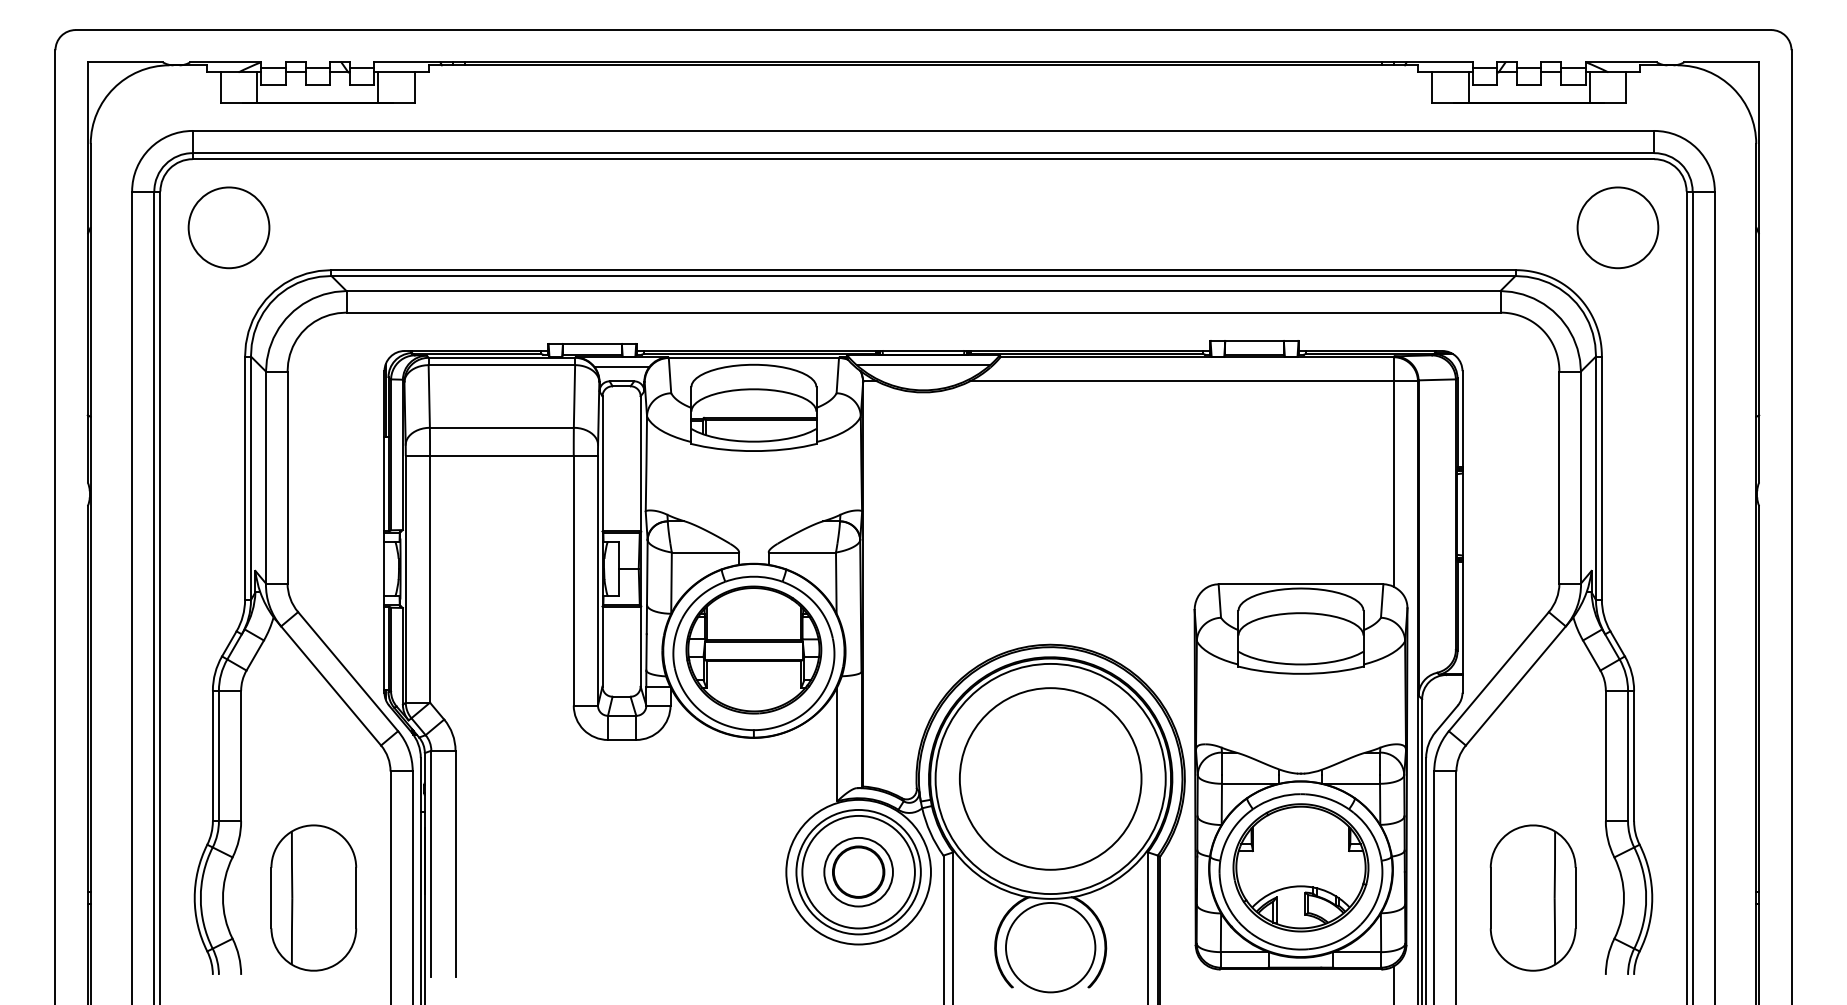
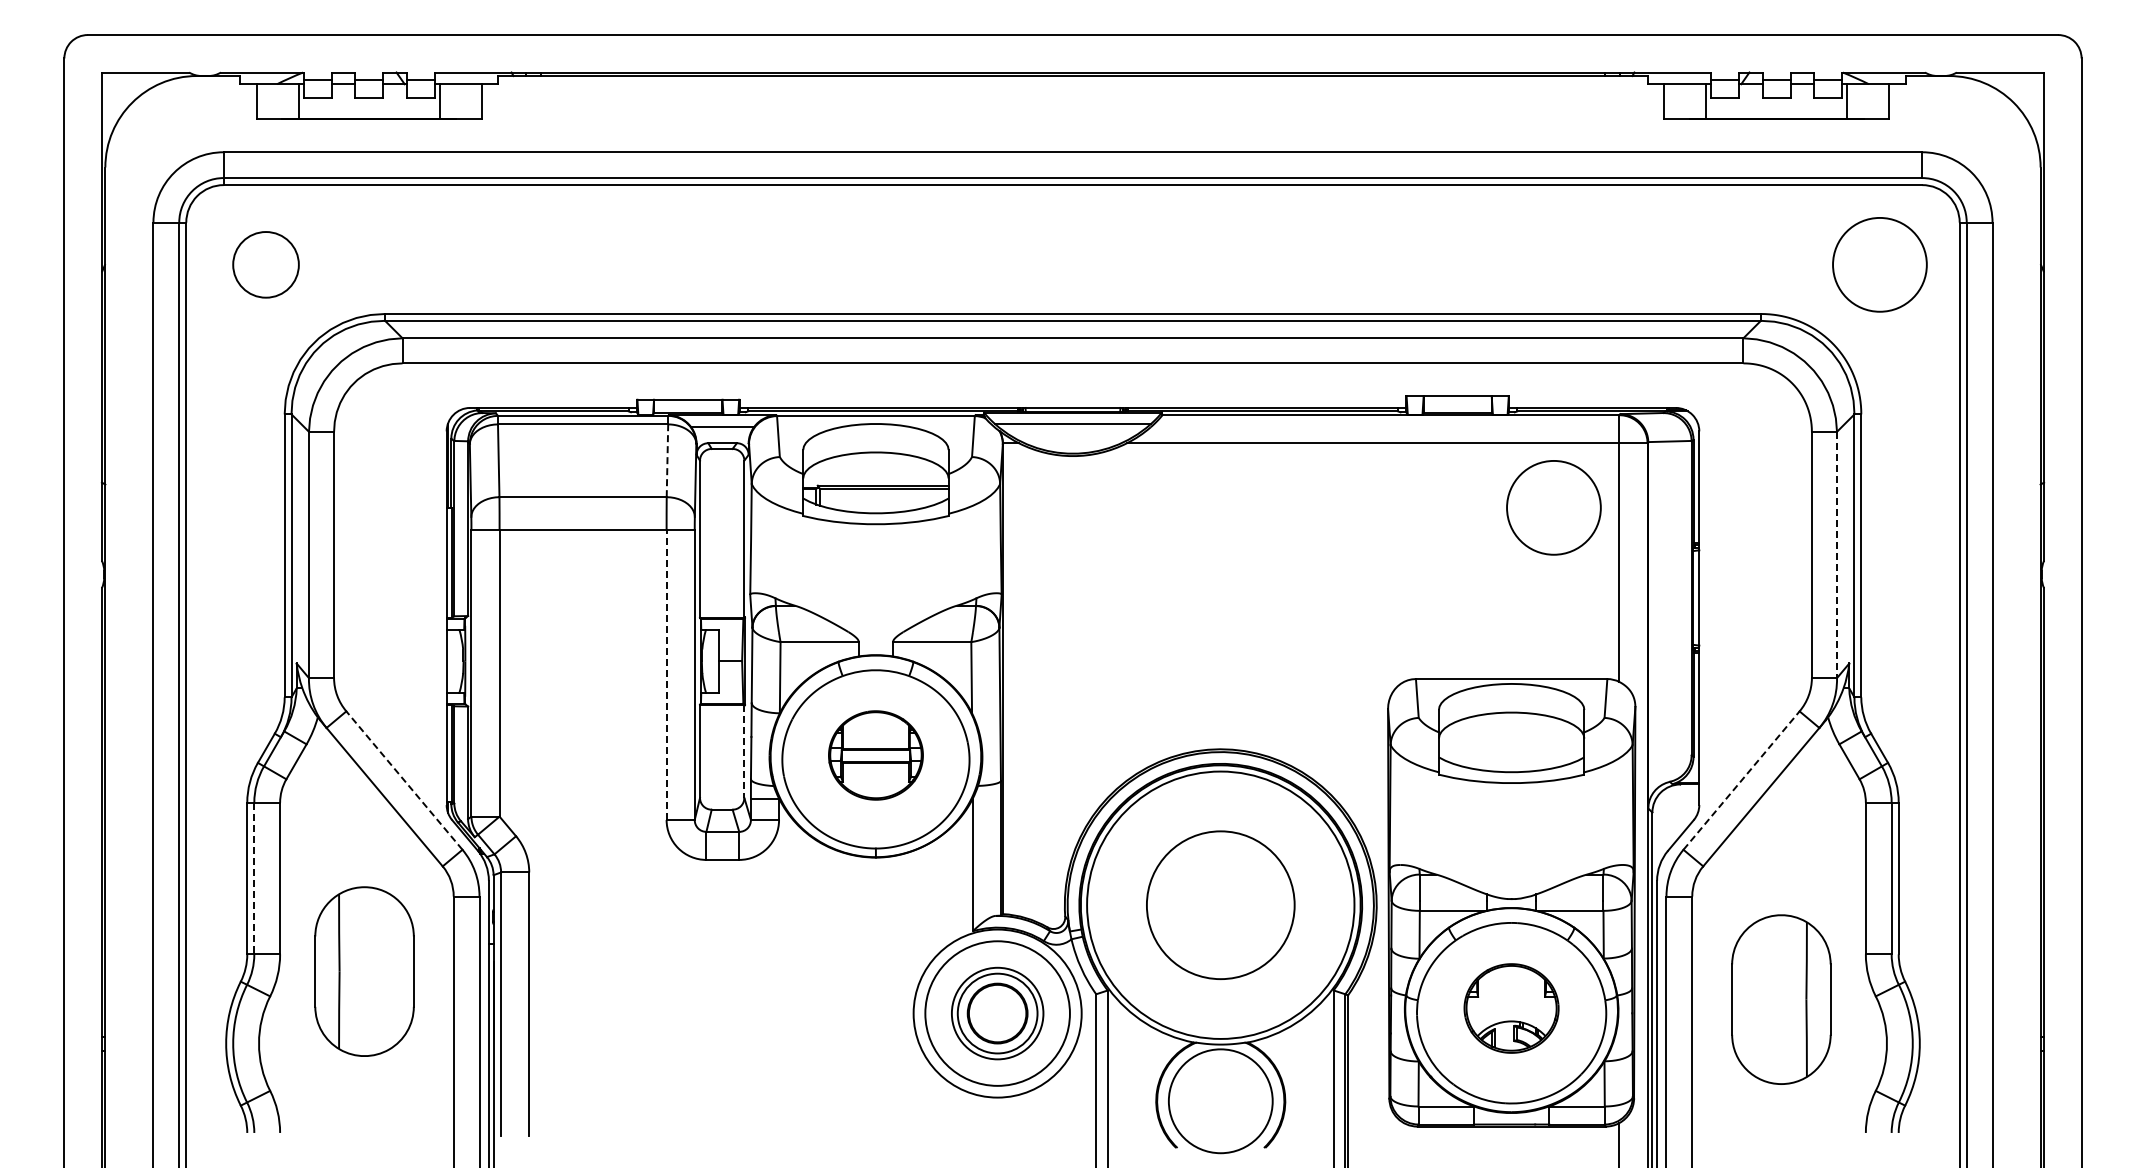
circle: (228, 227) -> (265, 264), size x0.7
line: (574, 396) -> (667, 460), solid -> dashed
circle: (1337, 436) -> (1553, 507), added
line: (1581, 477) -> (1837, 555), solid -> dashed
line: (573, 580) -> (666, 674), solid -> dashed
line: (640, 646) -> (744, 751), solid -> dashed
part: (753, 650) -> (875, 755), size x0.6
line: (348, 671) -> (404, 780), solid -> dashed
line: (1498, 671) -> (1741, 780), solid -> dashed
line: (219, 755) -> (254, 878), solid -> dashed
circle: (1050, 778) -> (1220, 904), size x0.7
part: (1300, 867) -> (1511, 1008), size x0.6
circle: (858, 872) -> (997, 1013), size x0.7
part: (313, 897) -> (364, 971), moved
part: (1533, 897) -> (1781, 999), moved

